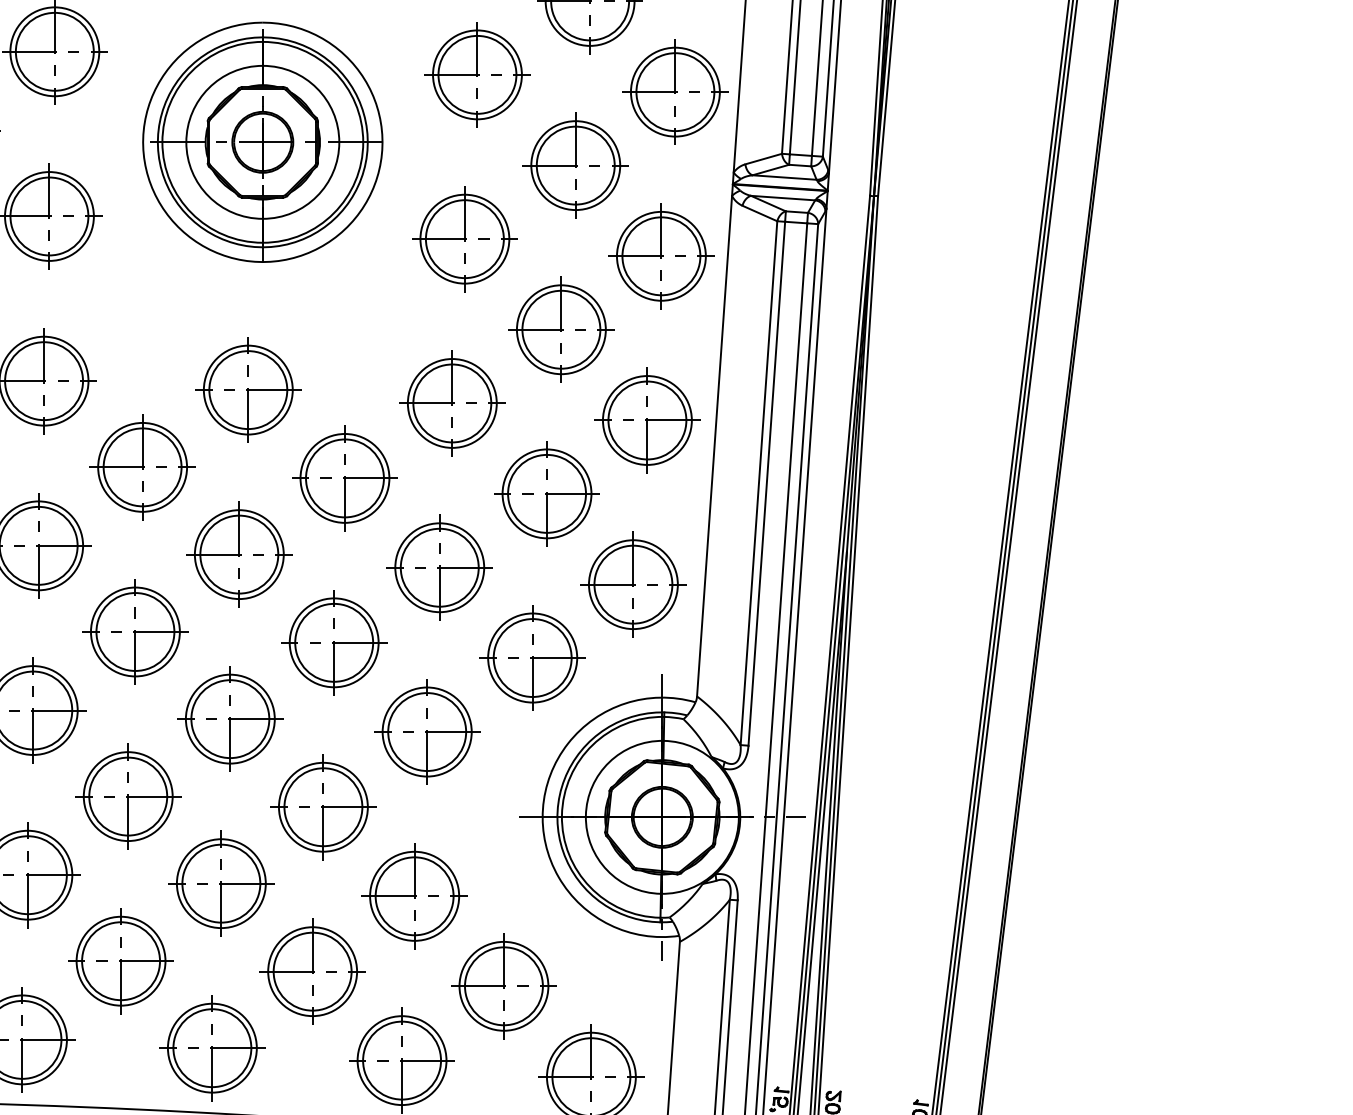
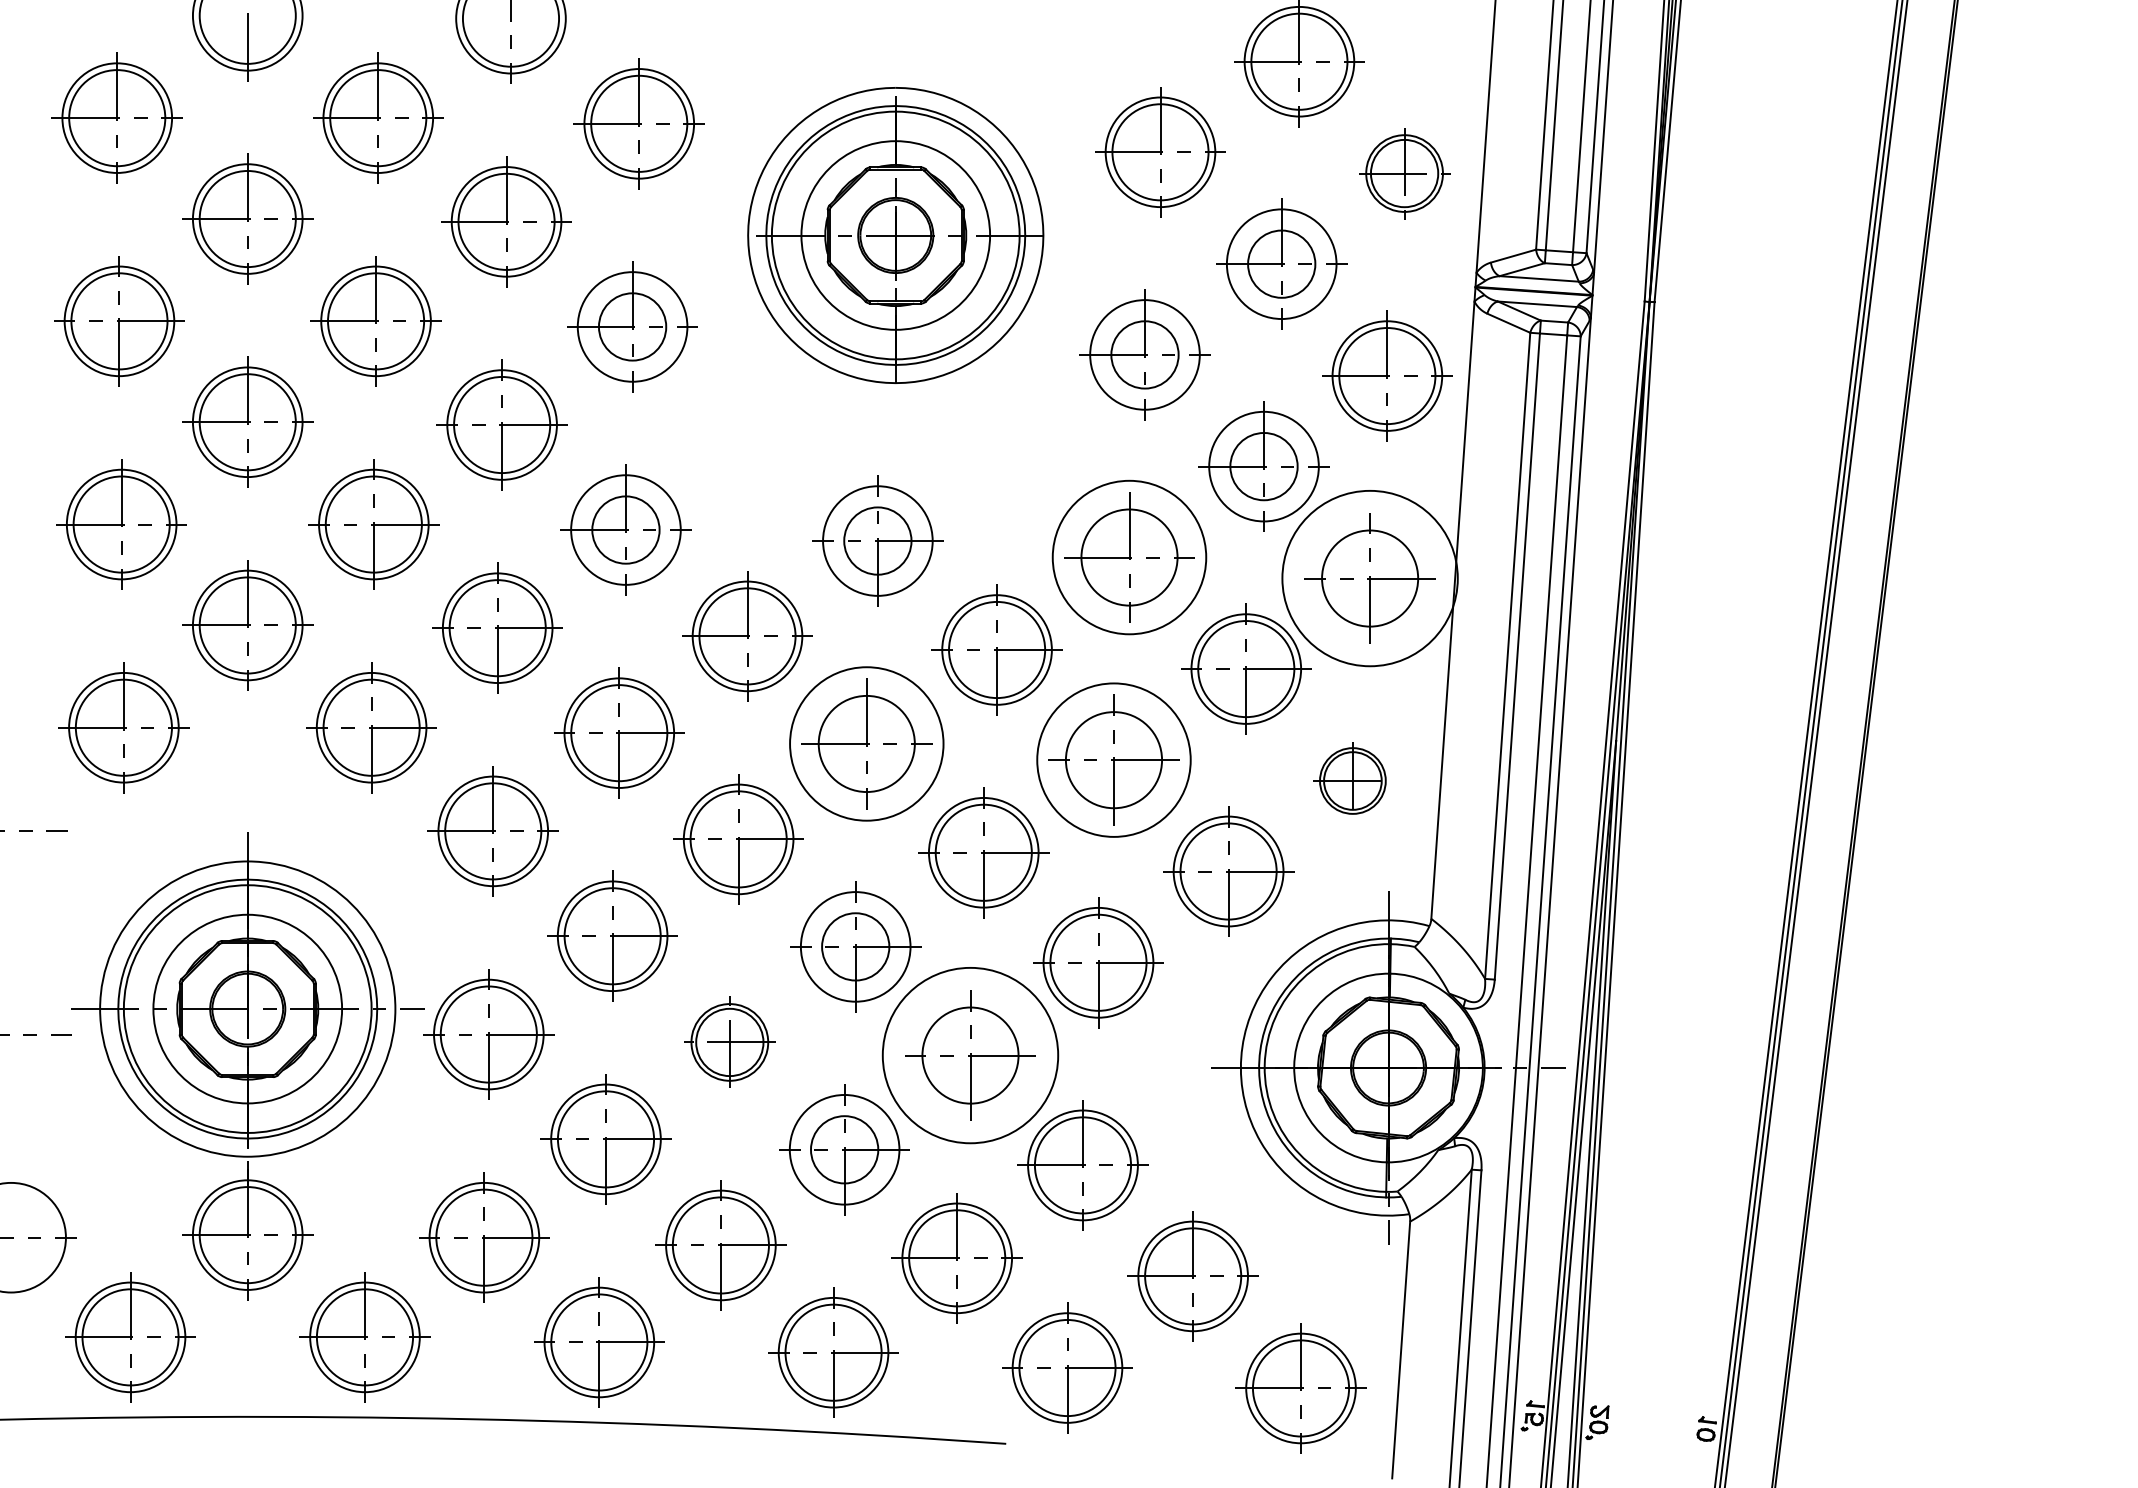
part: (675, 92) -> (1404, 173), size x0.7
circle: (575, 165) -> (1281, 264), size x0.7
circle: (49, 216) -> (632, 326), size x0.7
circle: (464, 238) -> (1144, 354), size x0.7
circle: (560, 329) -> (1263, 466), size x0.7
circle: (43, 381) -> (625, 530), size x0.7
circle: (248, 390) -> (877, 541), size x0.7
circle: (452, 403) -> (1129, 557), size x1.4
circle: (646, 420) -> (1369, 578), size x1.6
circle: (239, 554) -> (866, 743), size x1.4
circle: (439, 567) -> (1113, 759), size x1.4
part: (633, 584) -> (1352, 780), size x0.6
circle: (230, 718) -> (855, 946), size x0.7
part: (128, 796) -> (729, 1042), size x0.7
circle: (323, 807) -> (970, 1055), size x1.6
circle: (221, 883) -> (844, 1149), size x0.7

